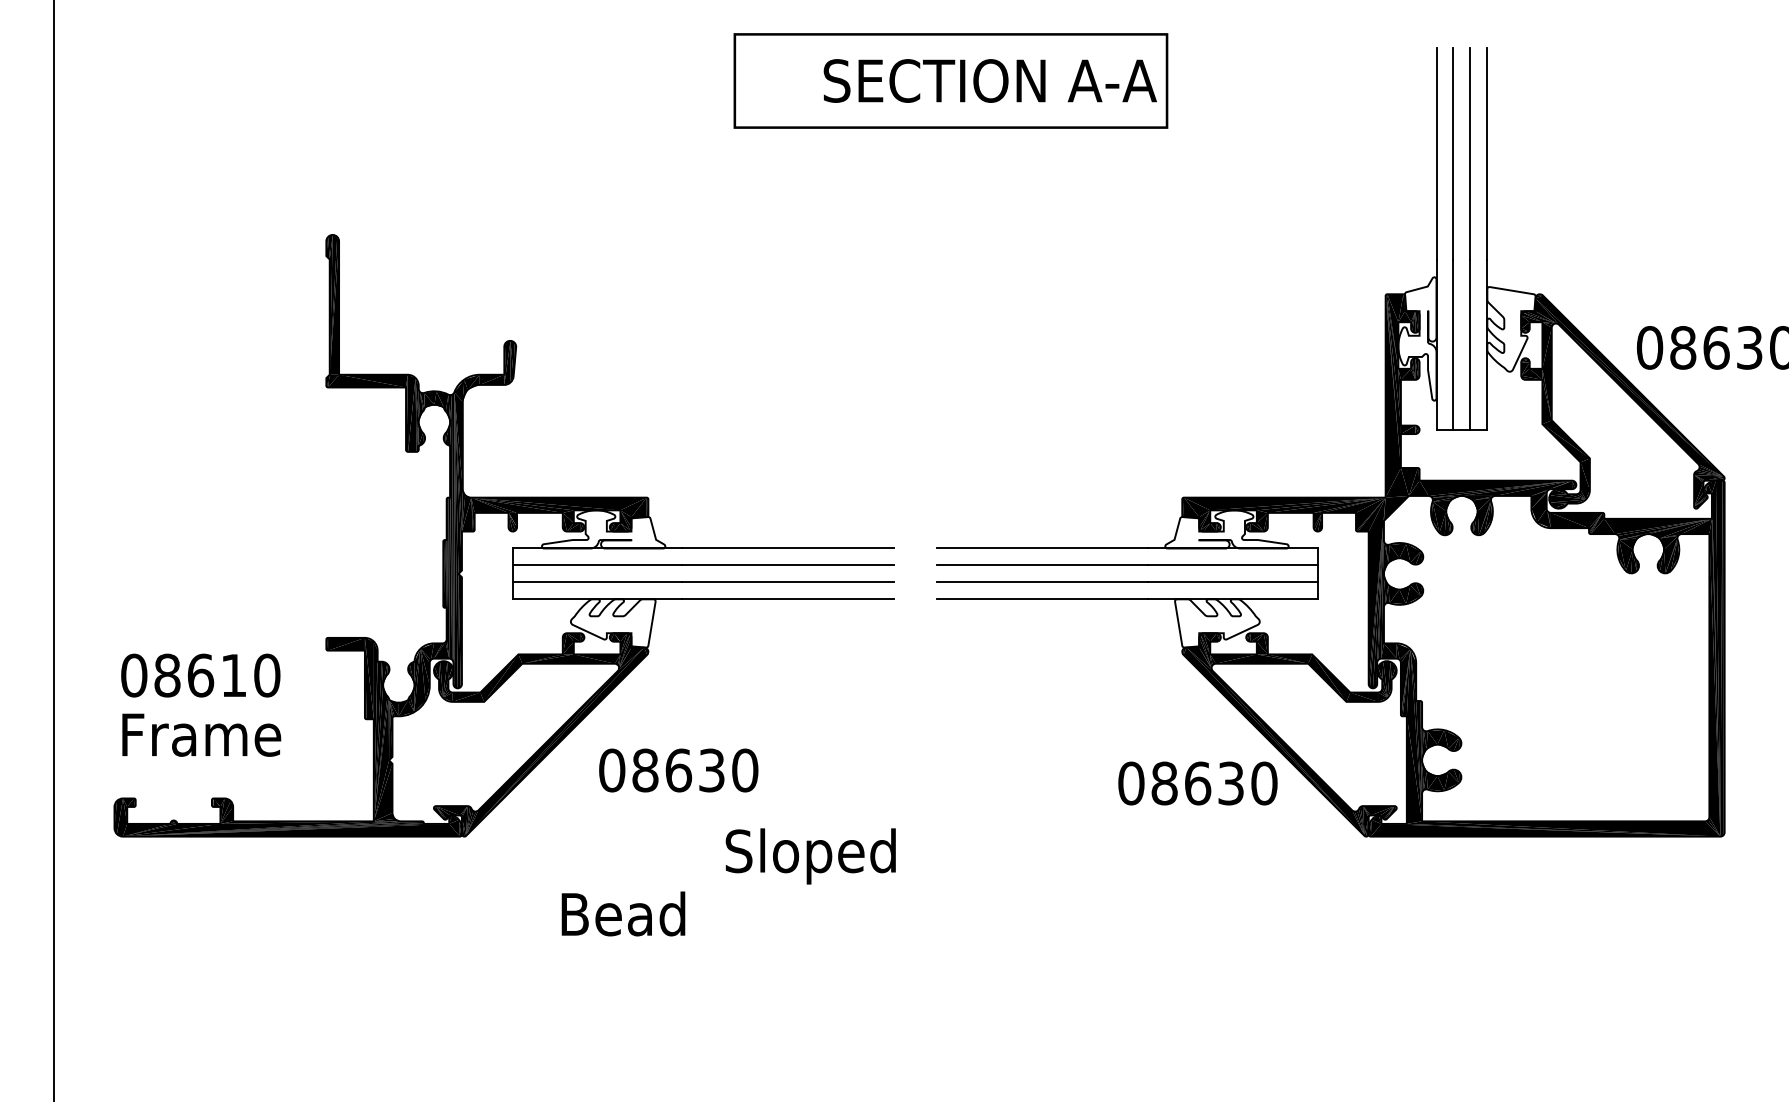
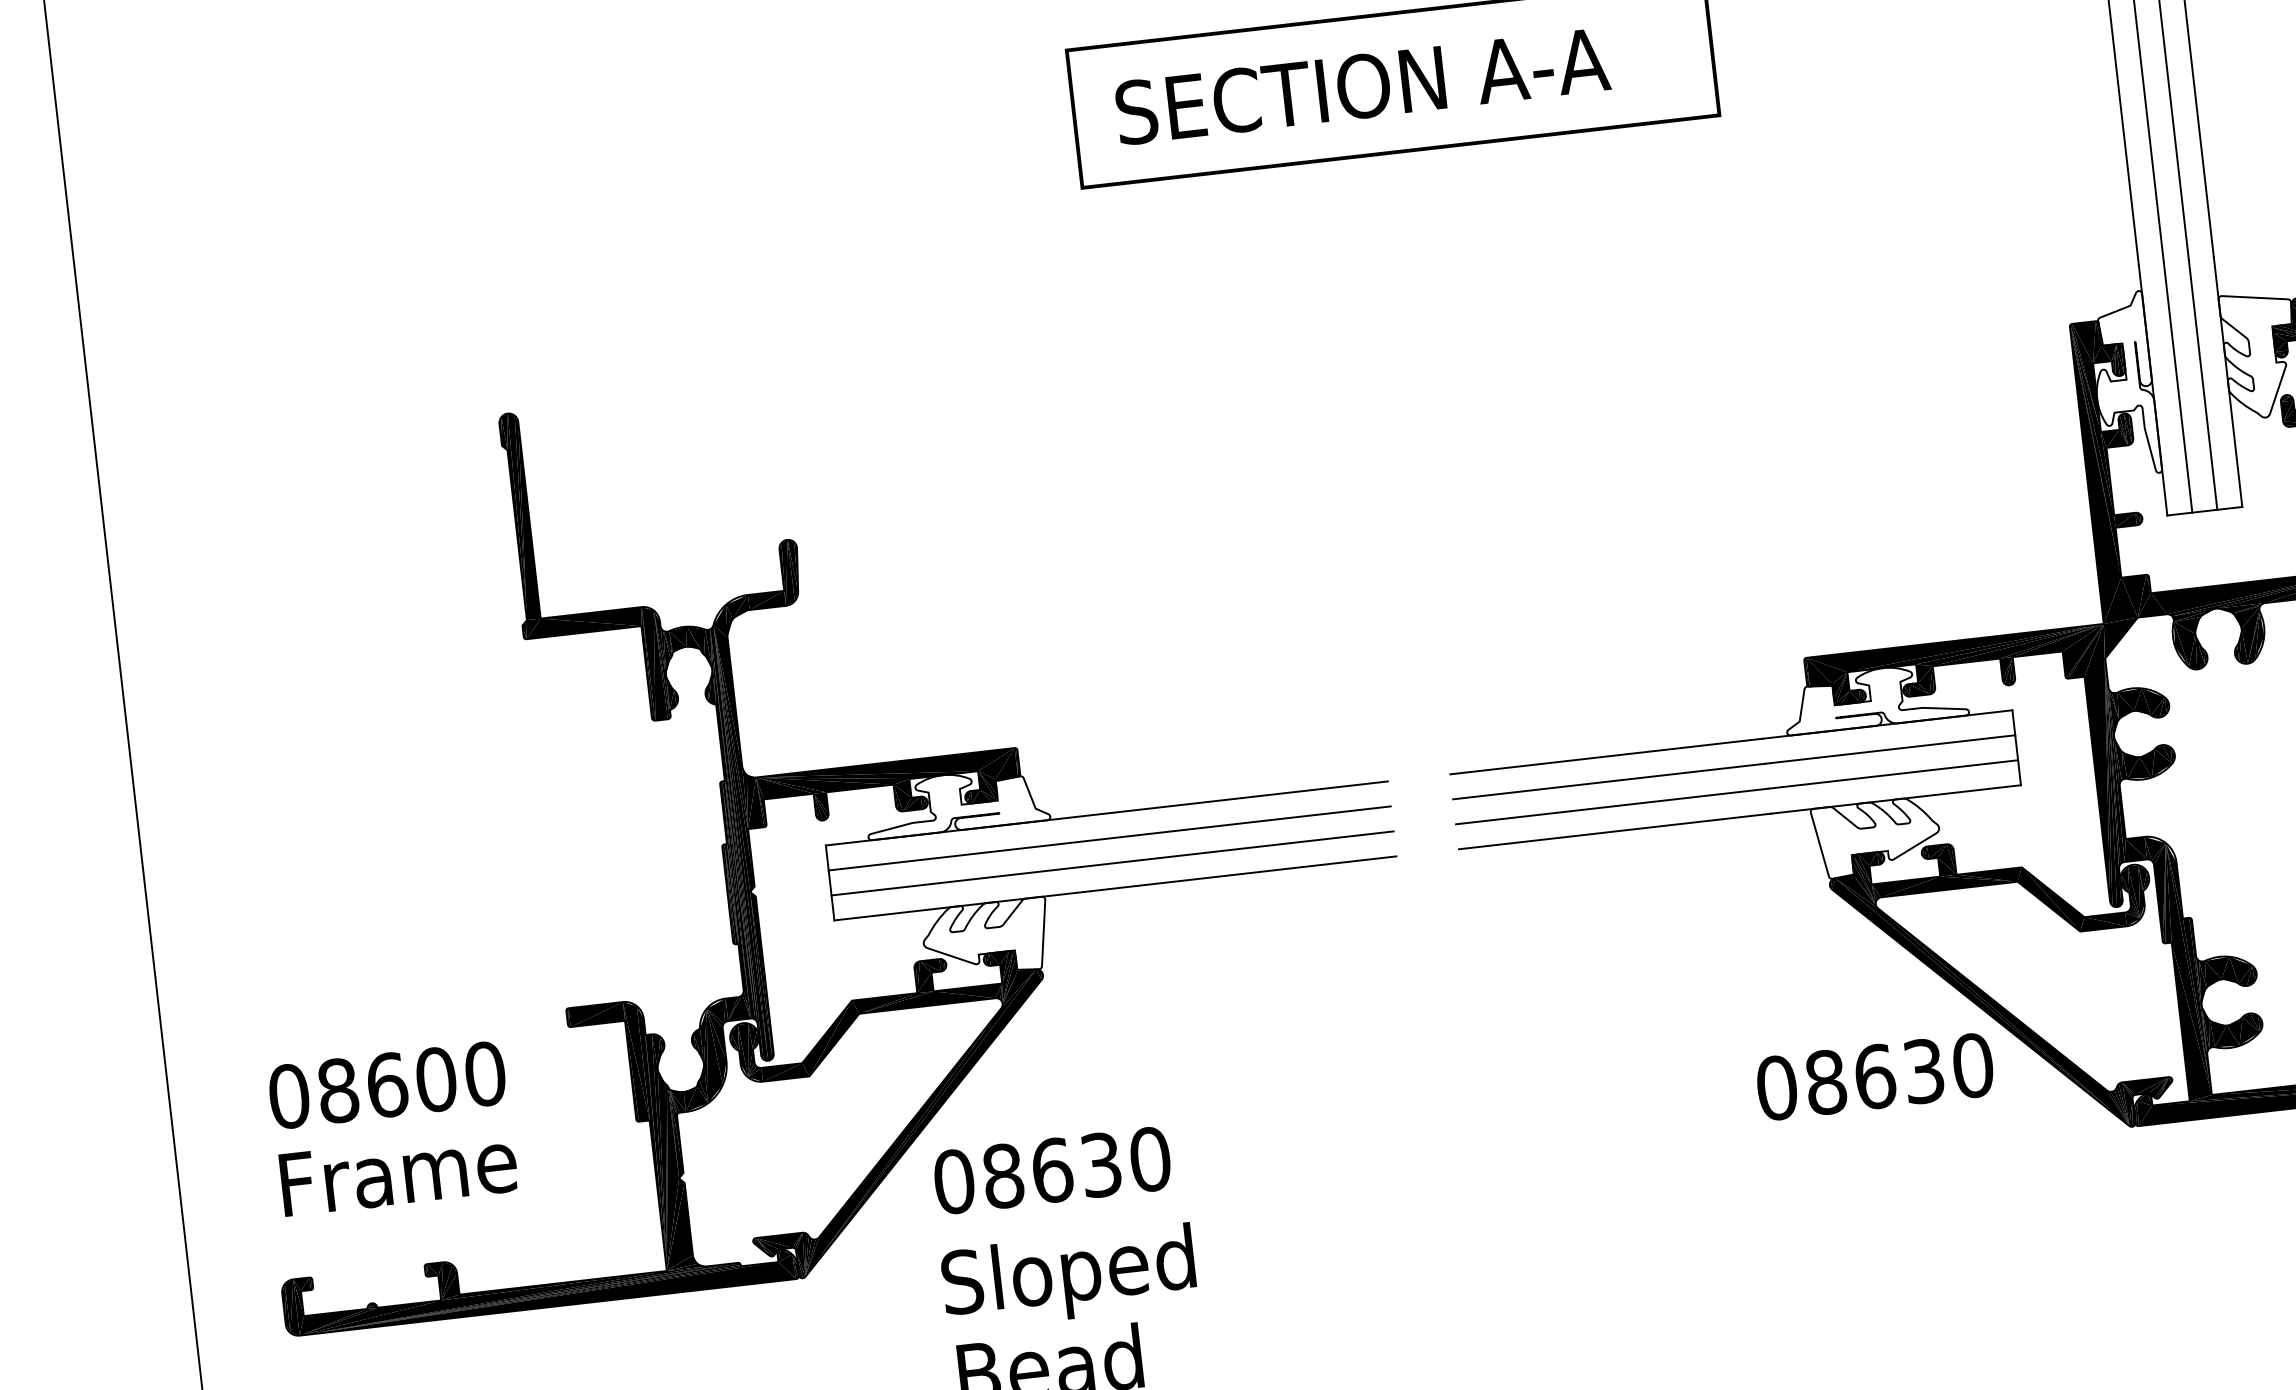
text: (989, 80) -> (1361, 85), moved
text: (234, 675) -> (437, 1079), 08610 -> 08600
text: (678, 770) -> (1052, 1170), moved
text: (810, 856) -> (1068, 1277), moved

